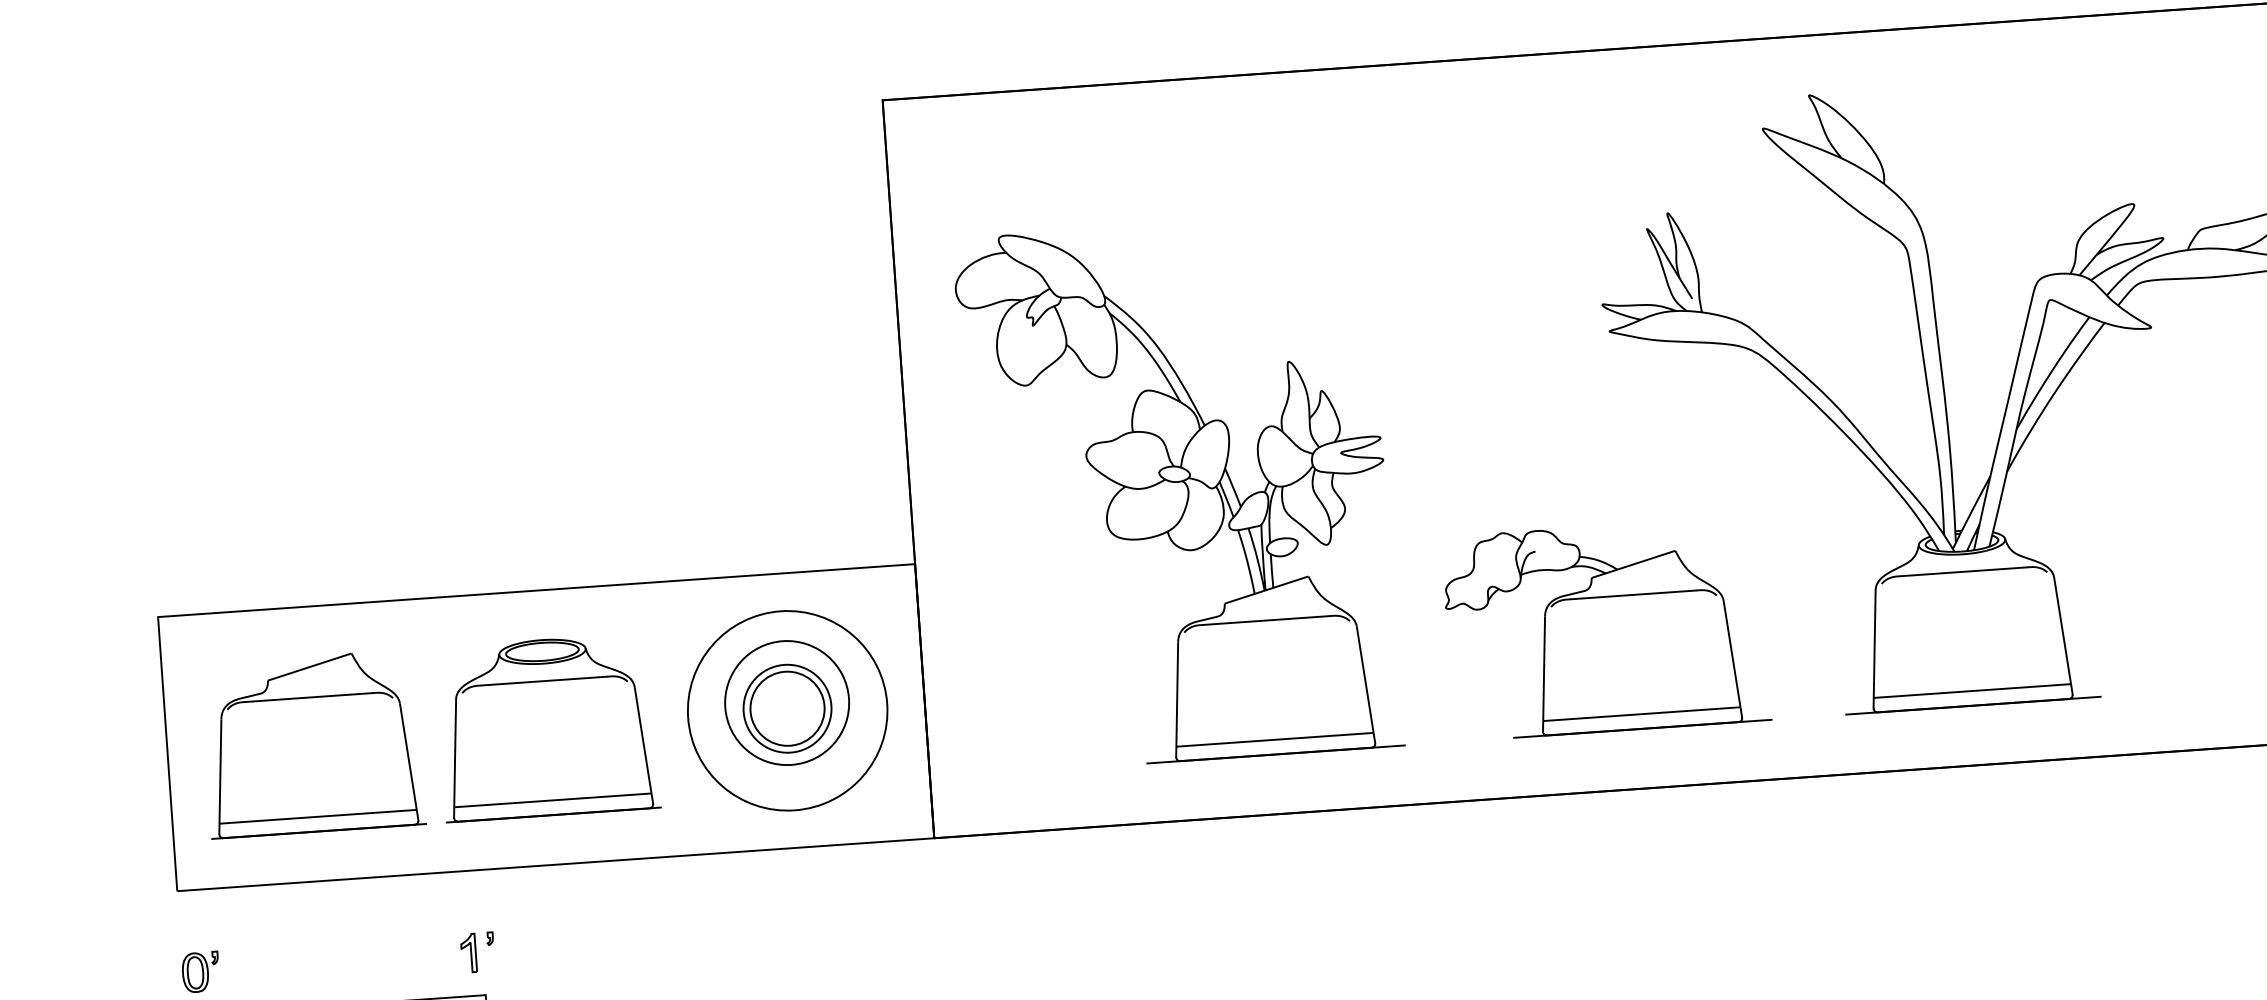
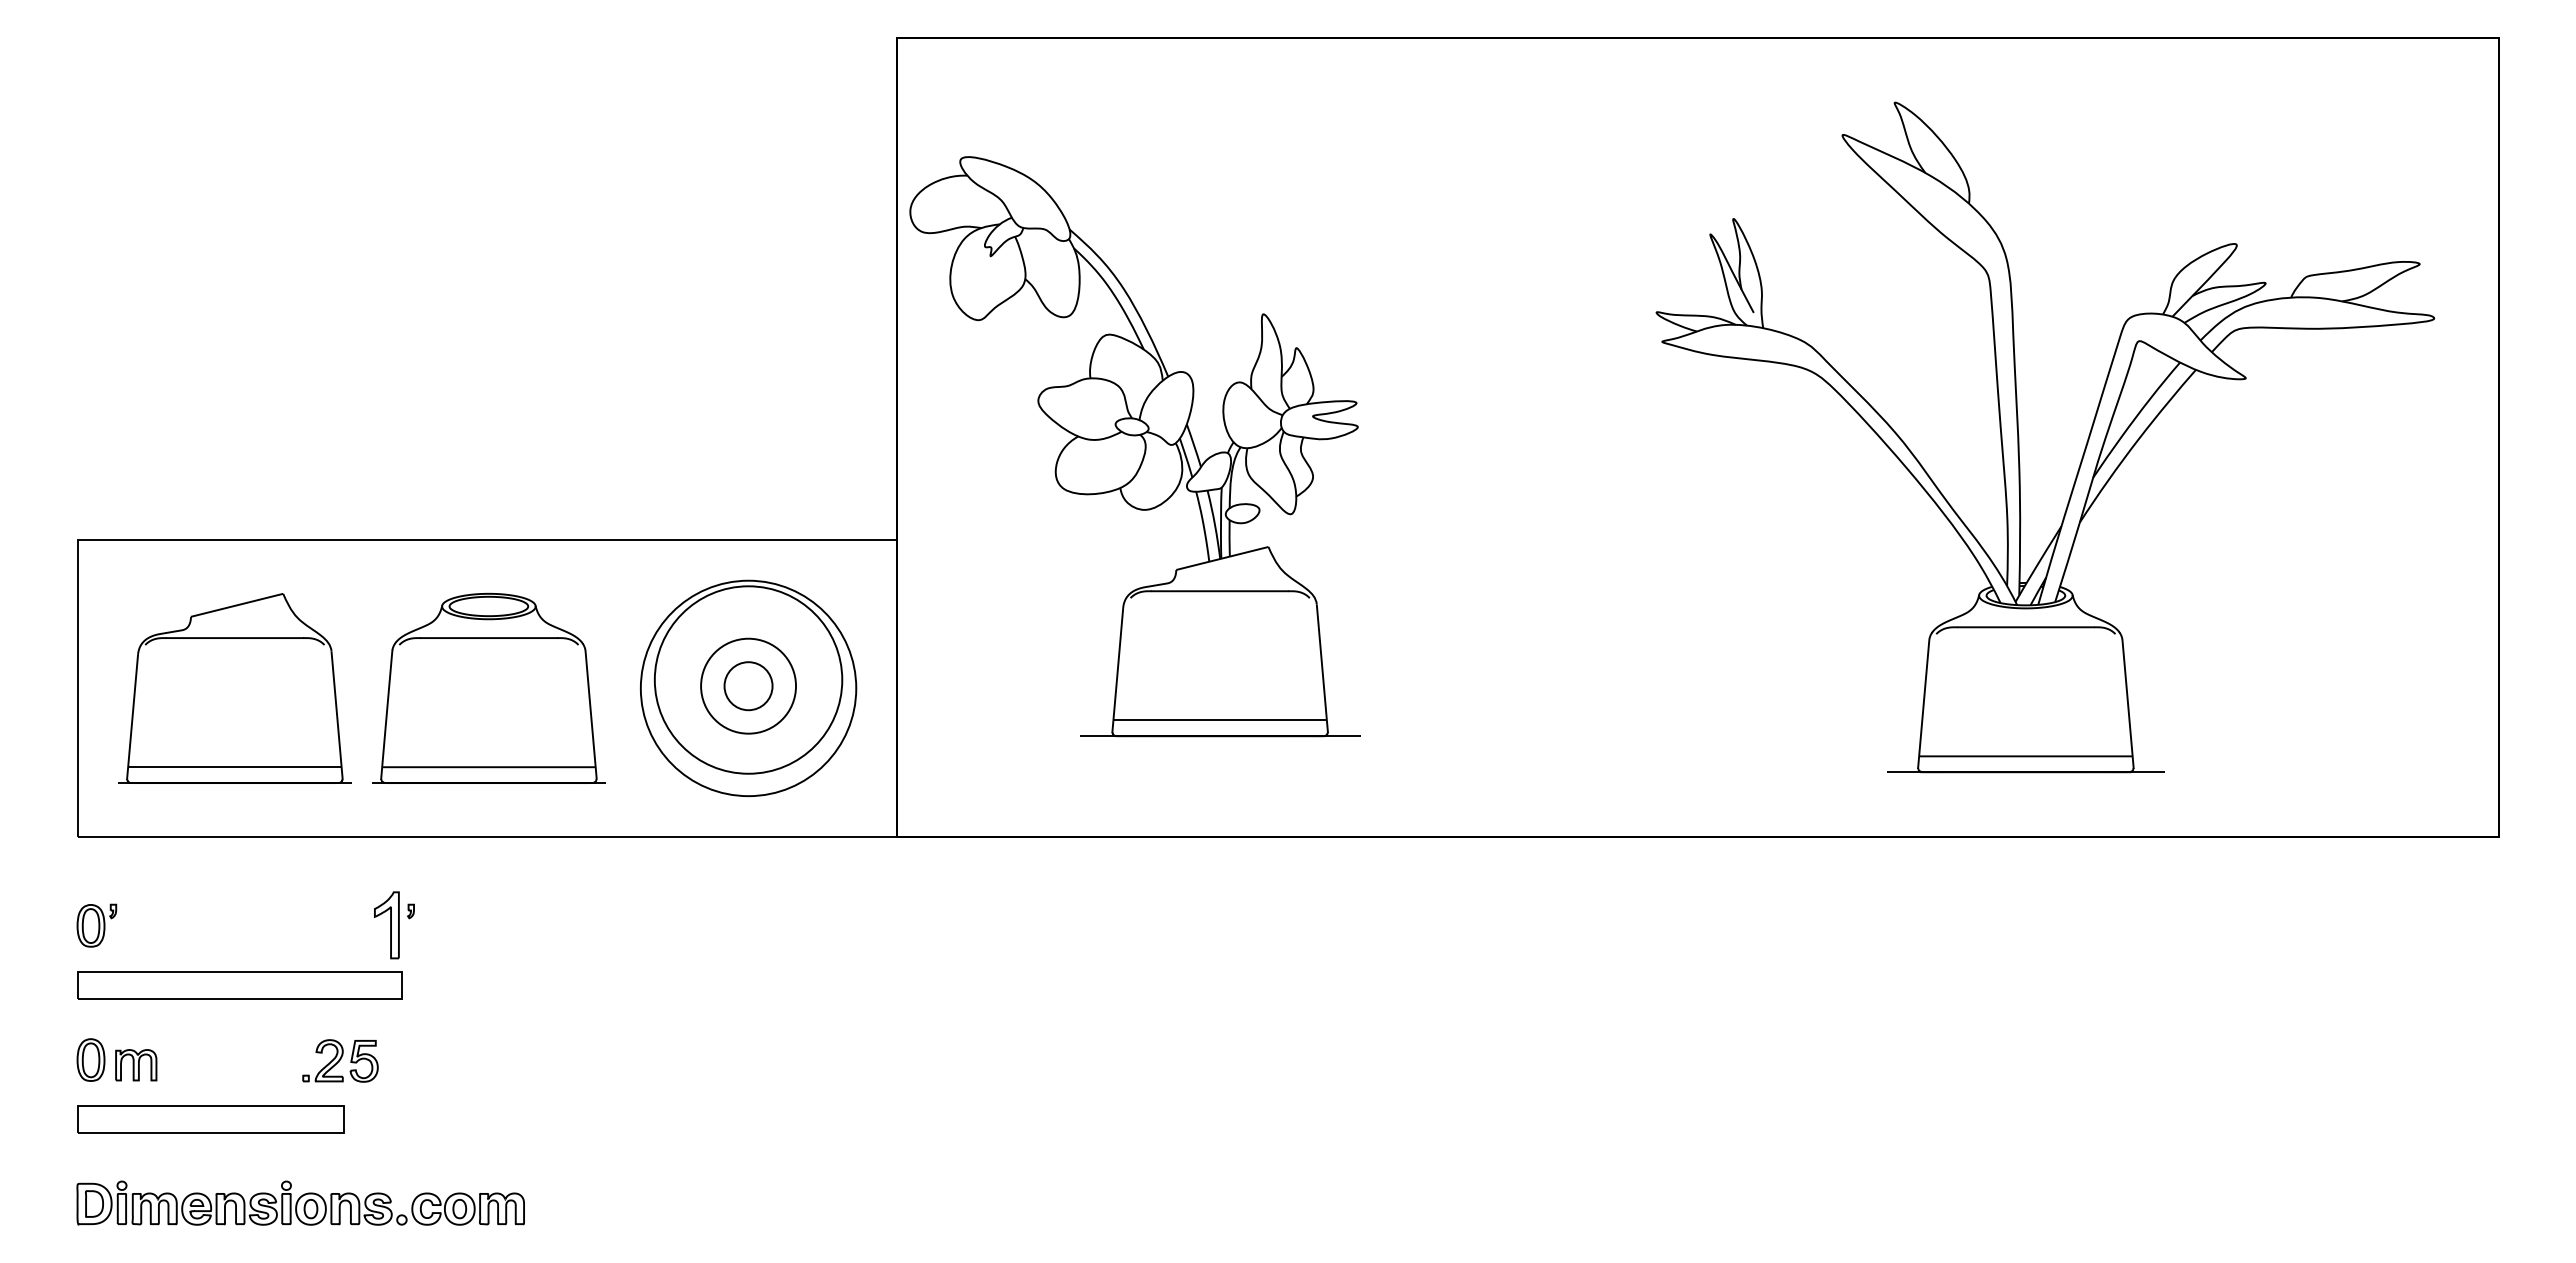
part: (1178, 492) -> (1134, 446), moved
part: (1606, 628) -> (1636, 661), removed
circle: (787, 702) -> (748, 679), size x1.4
circle: (787, 709) -> (748, 686), size x0.6
part: (468, 953) -> (386, 925), size x1.6

